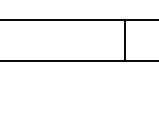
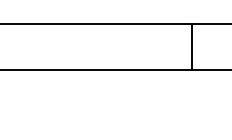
line: (124, 40) -> (192, 46), moved

